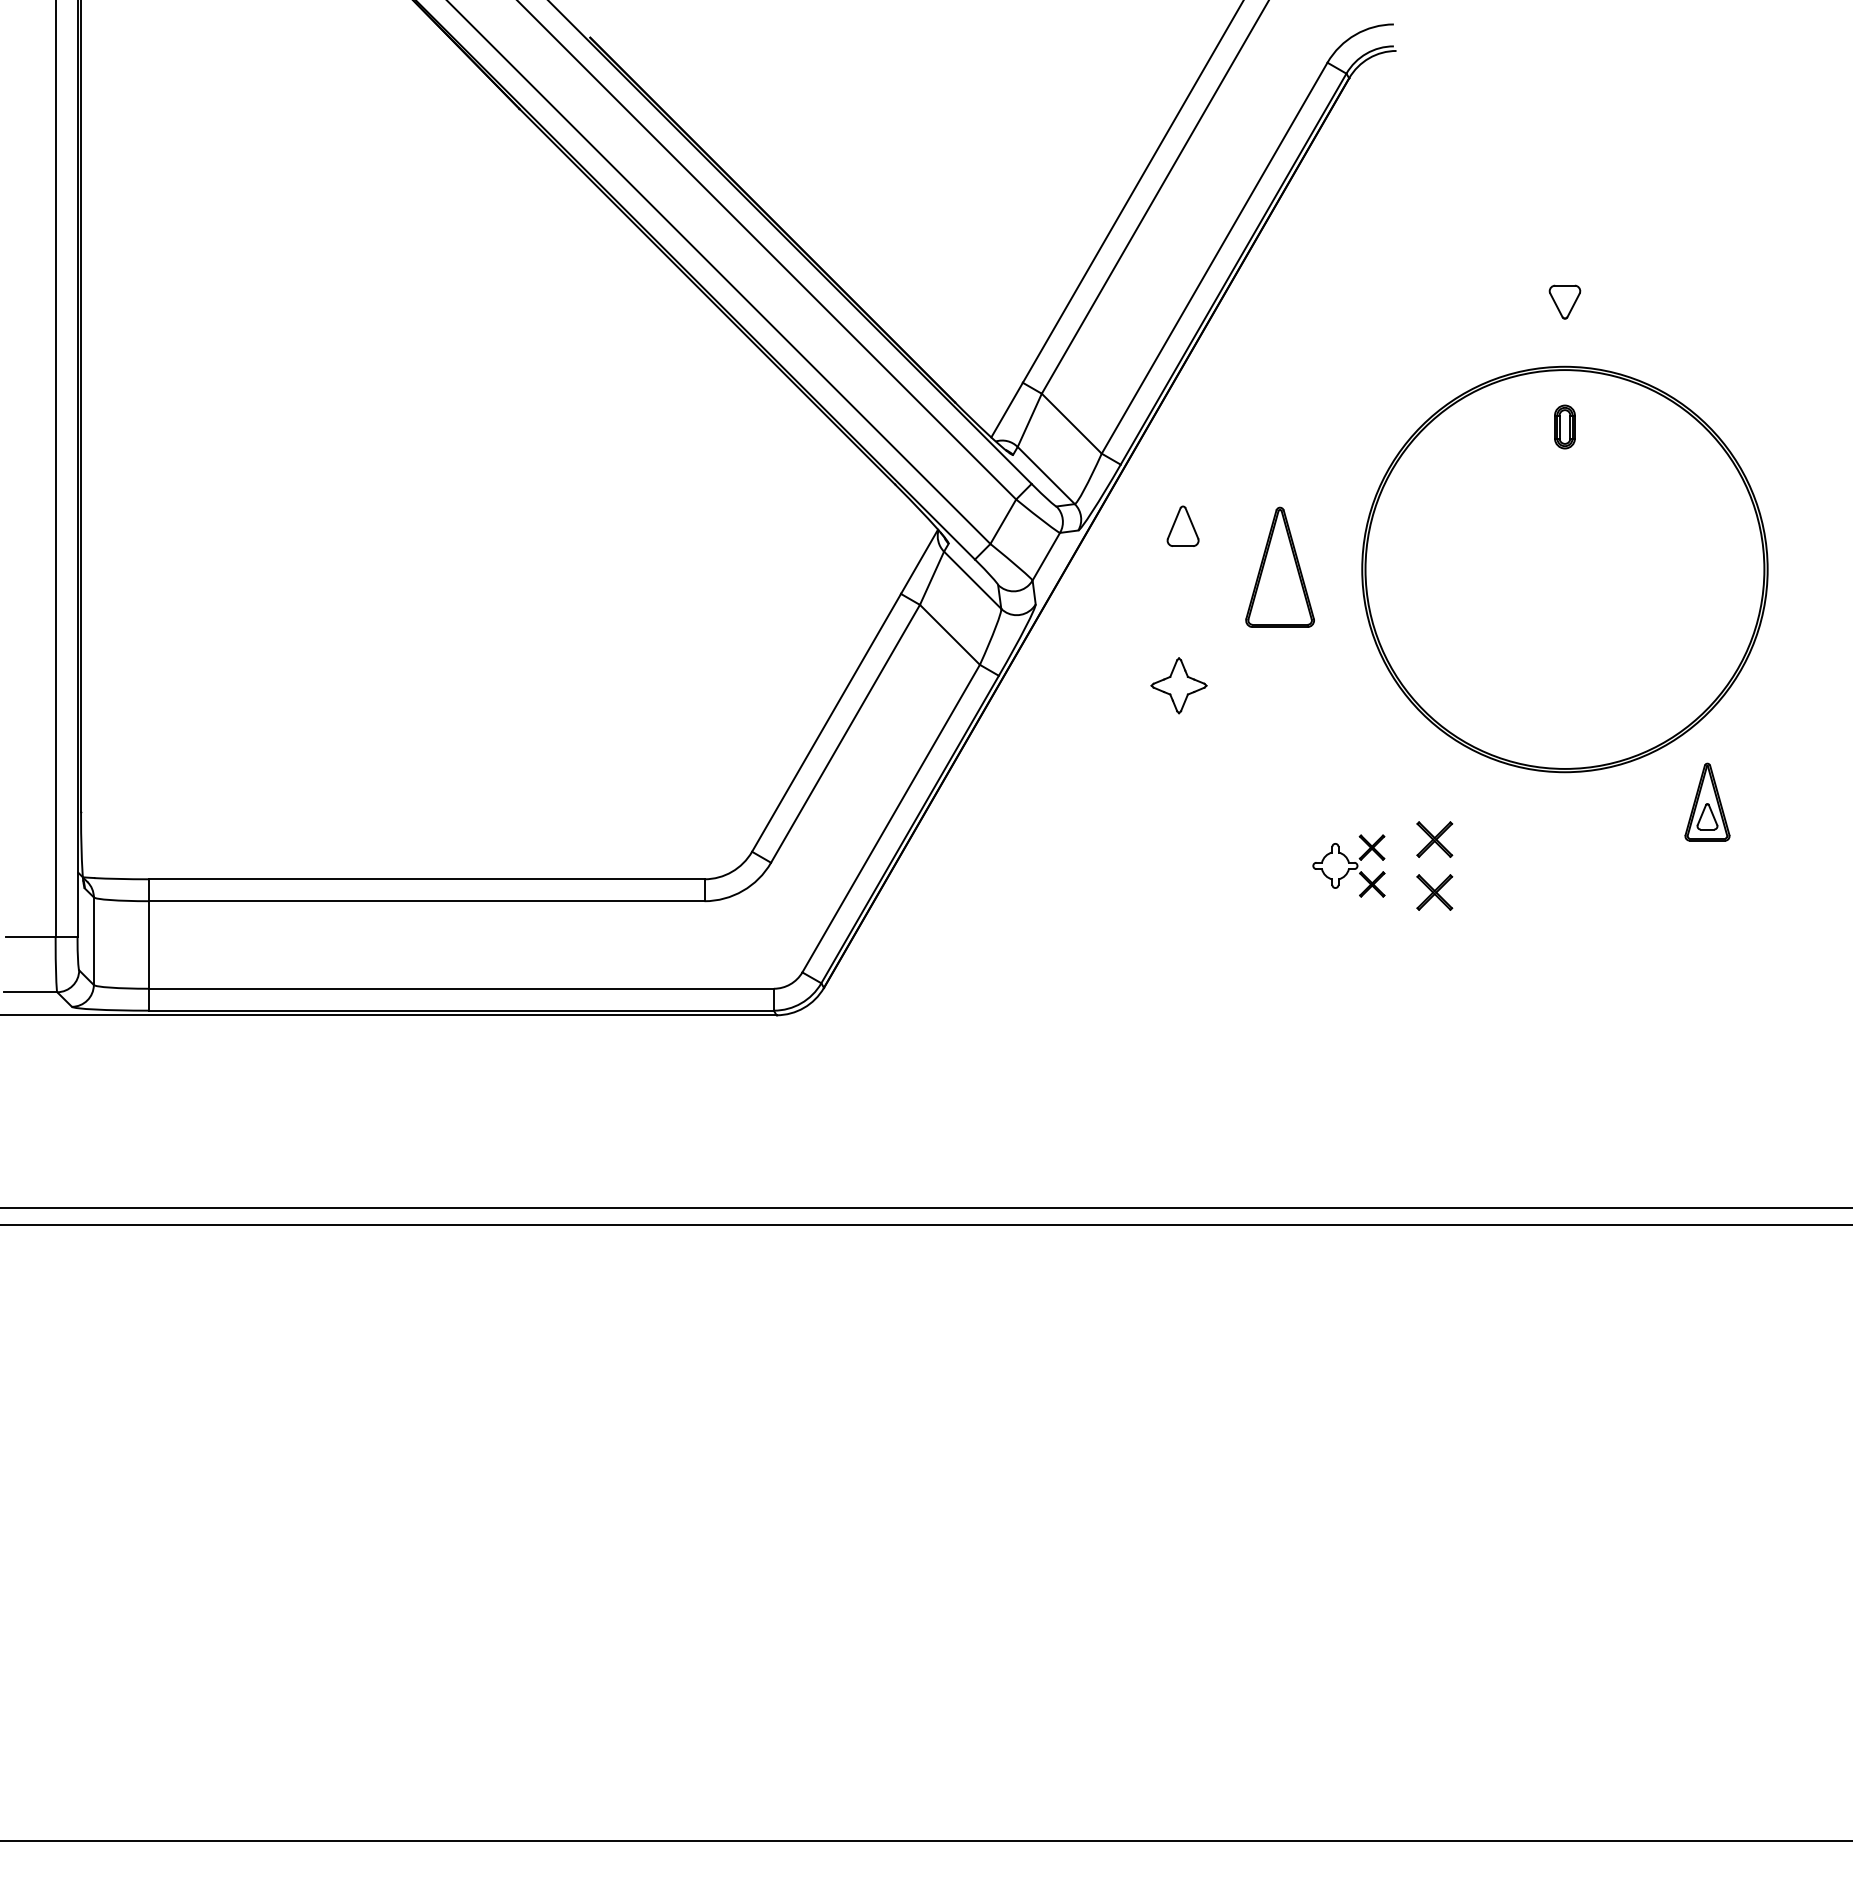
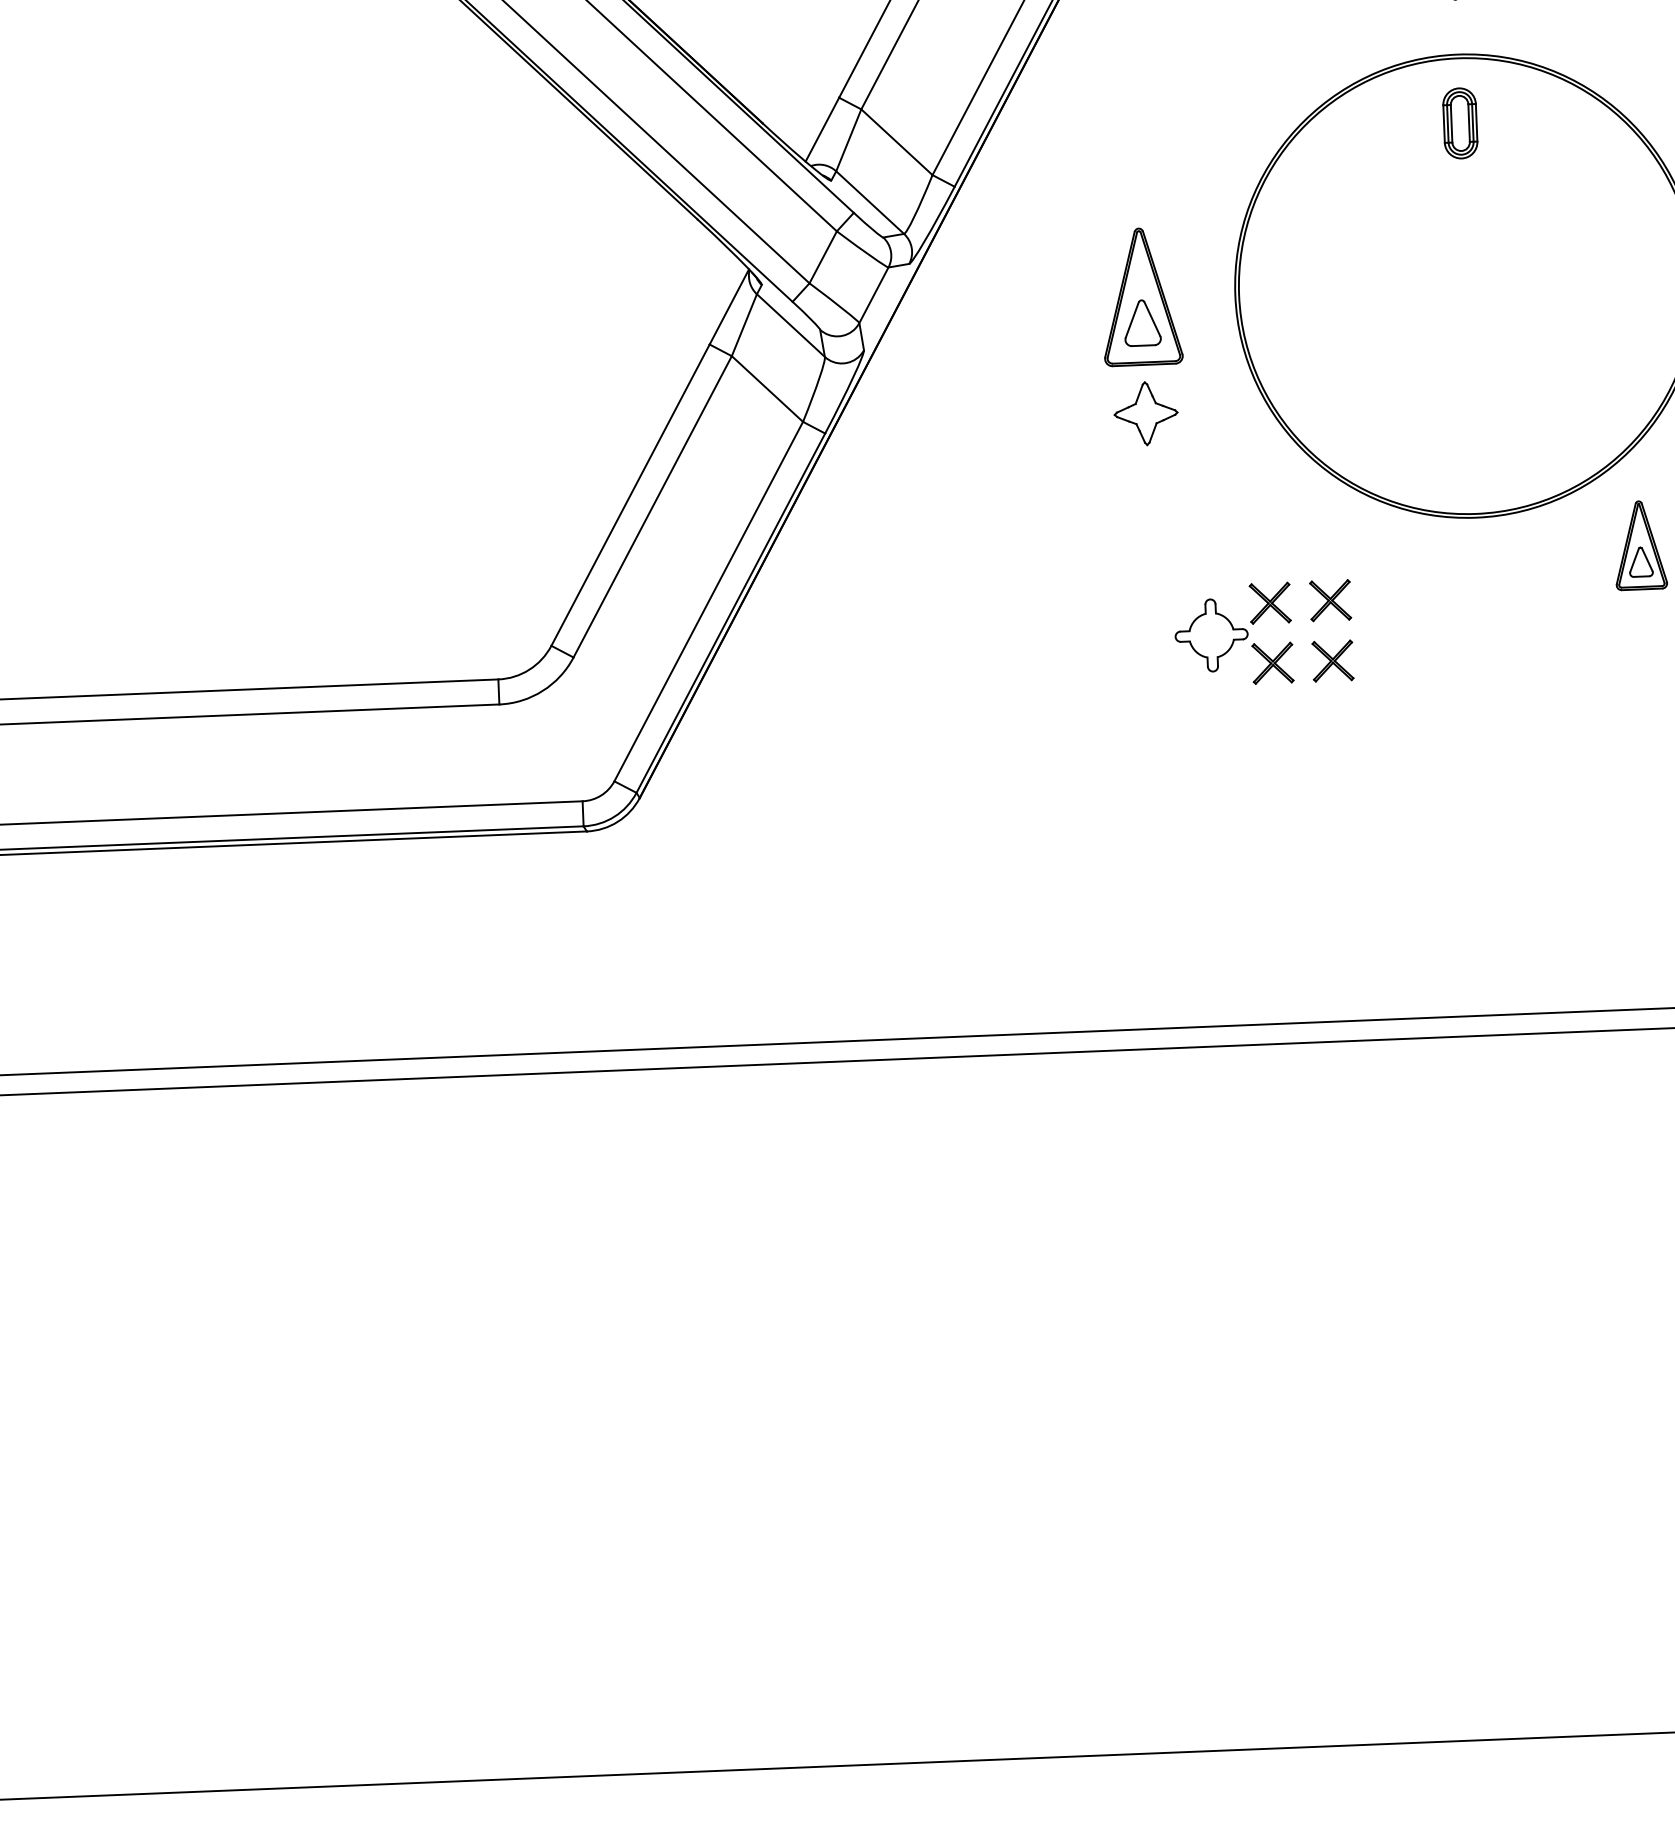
part: (1564, 426) -> (1459, 122), size x1.43
part: (1182, 525) -> (1141, 322), moved
part: (1178, 685) -> (1145, 413), moved
part: (1348, 865) -> (1233, 634), size x1.43

